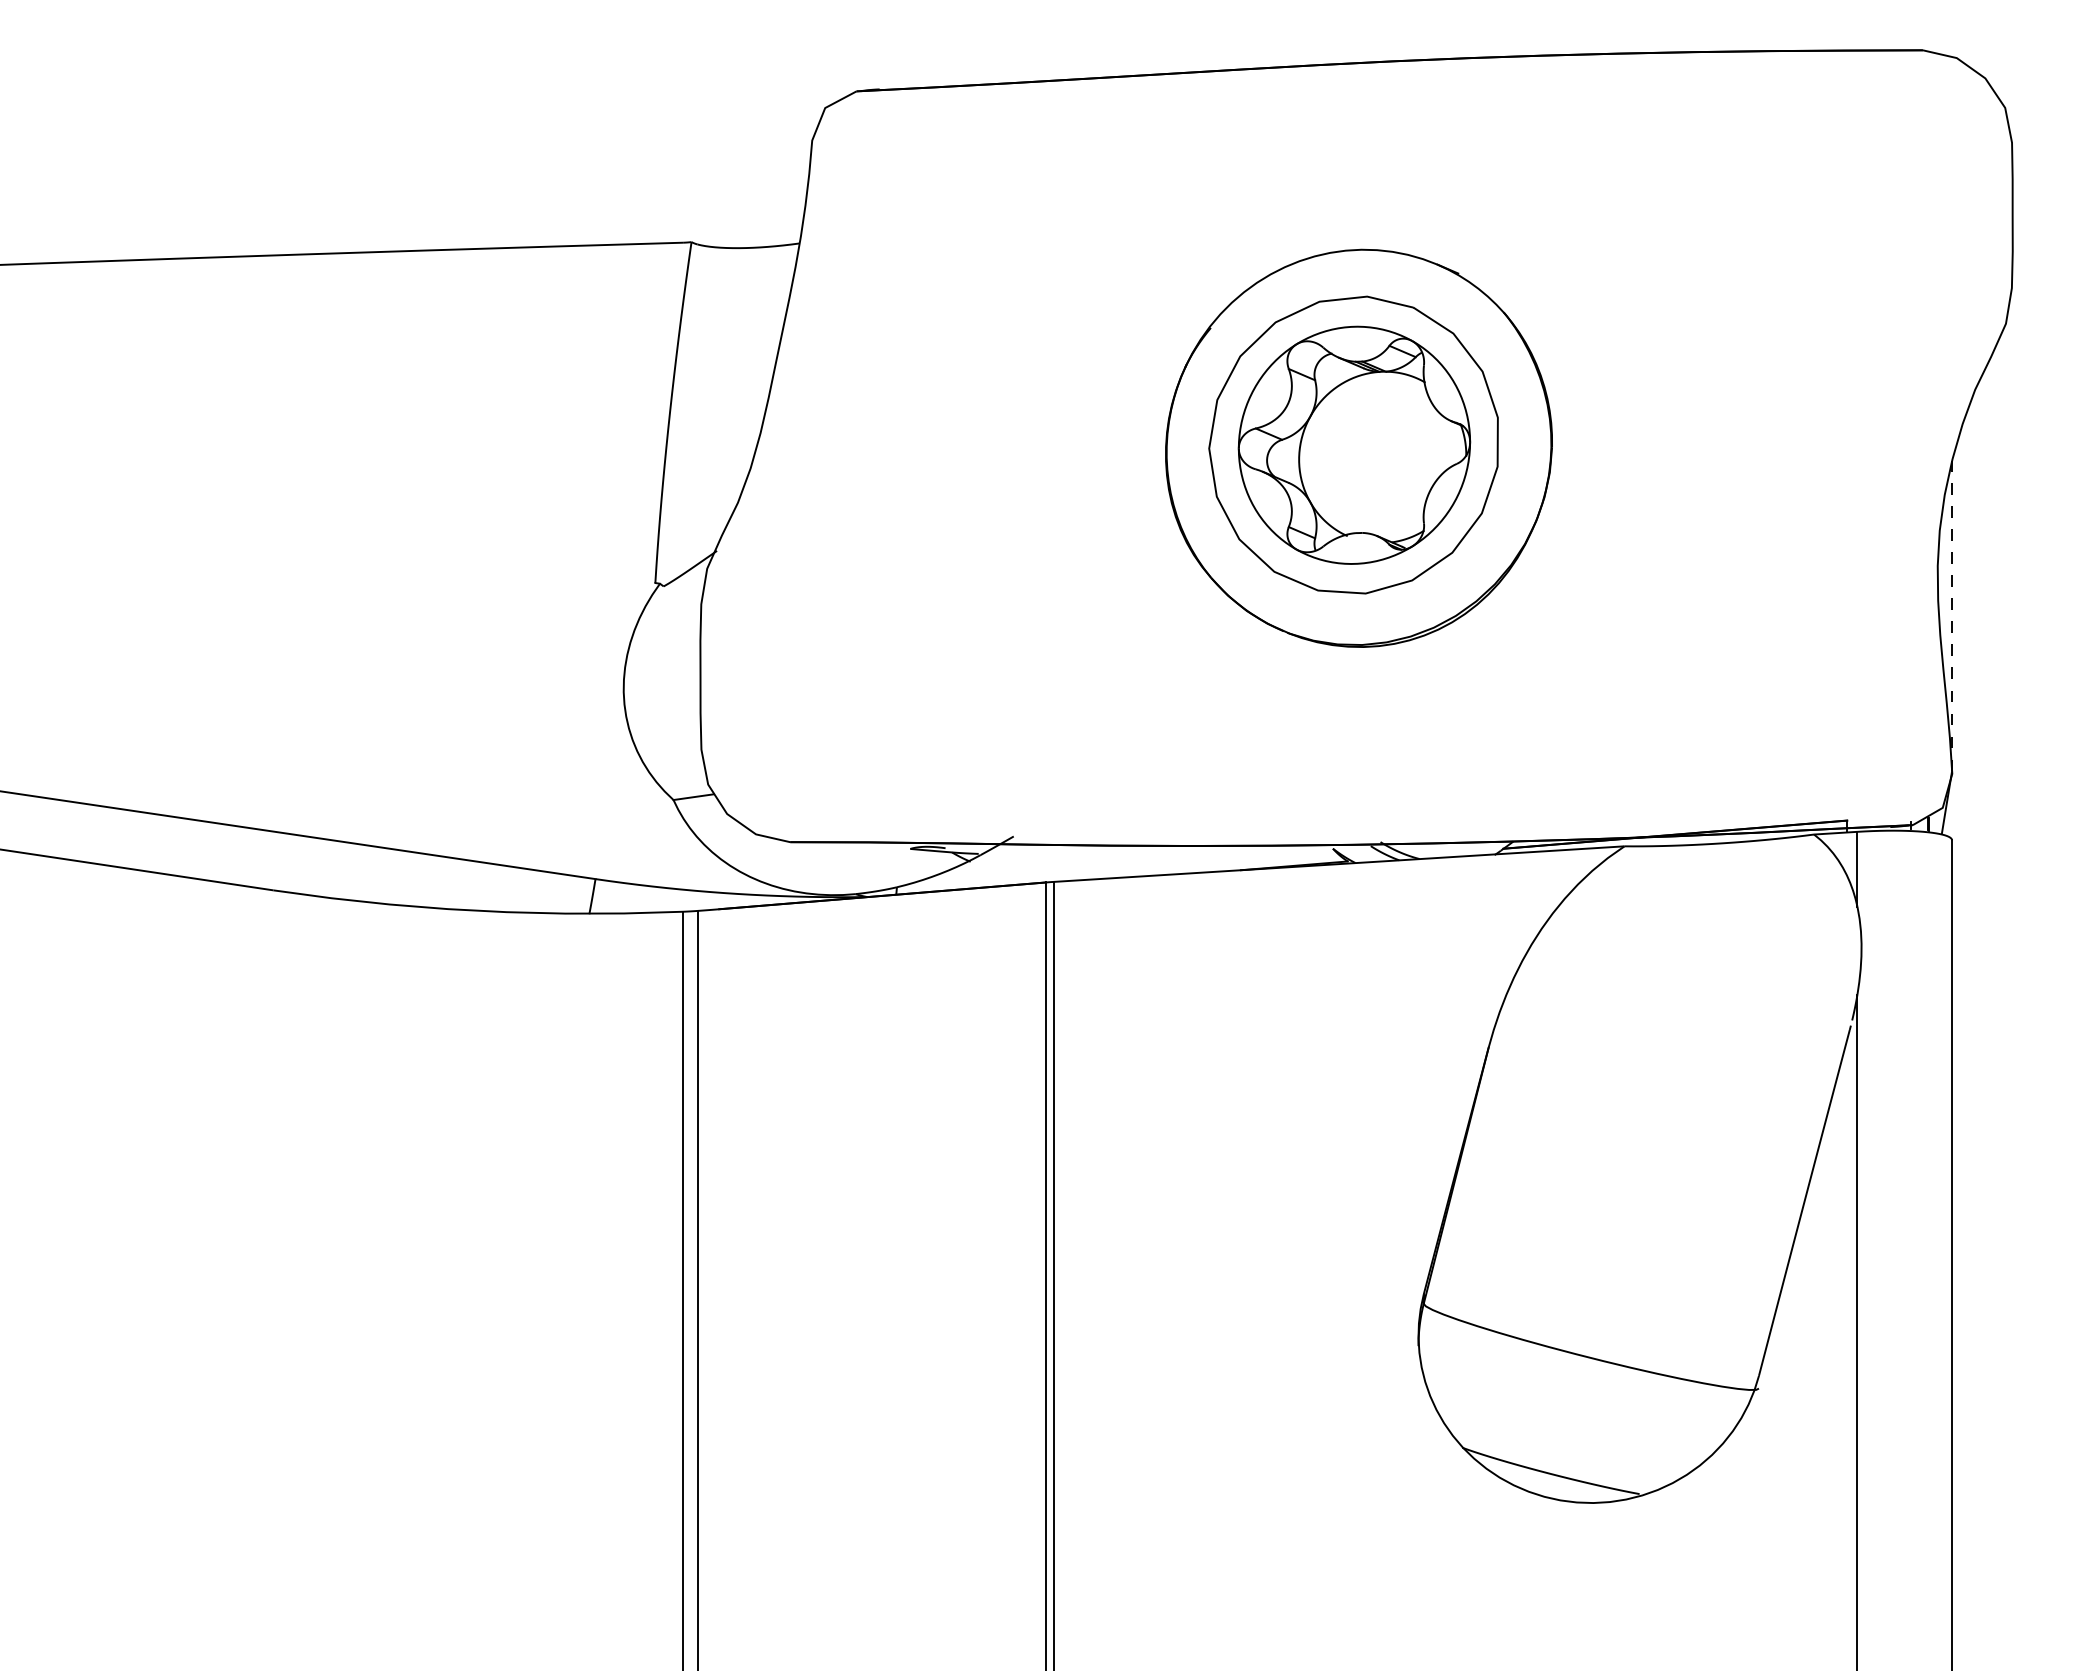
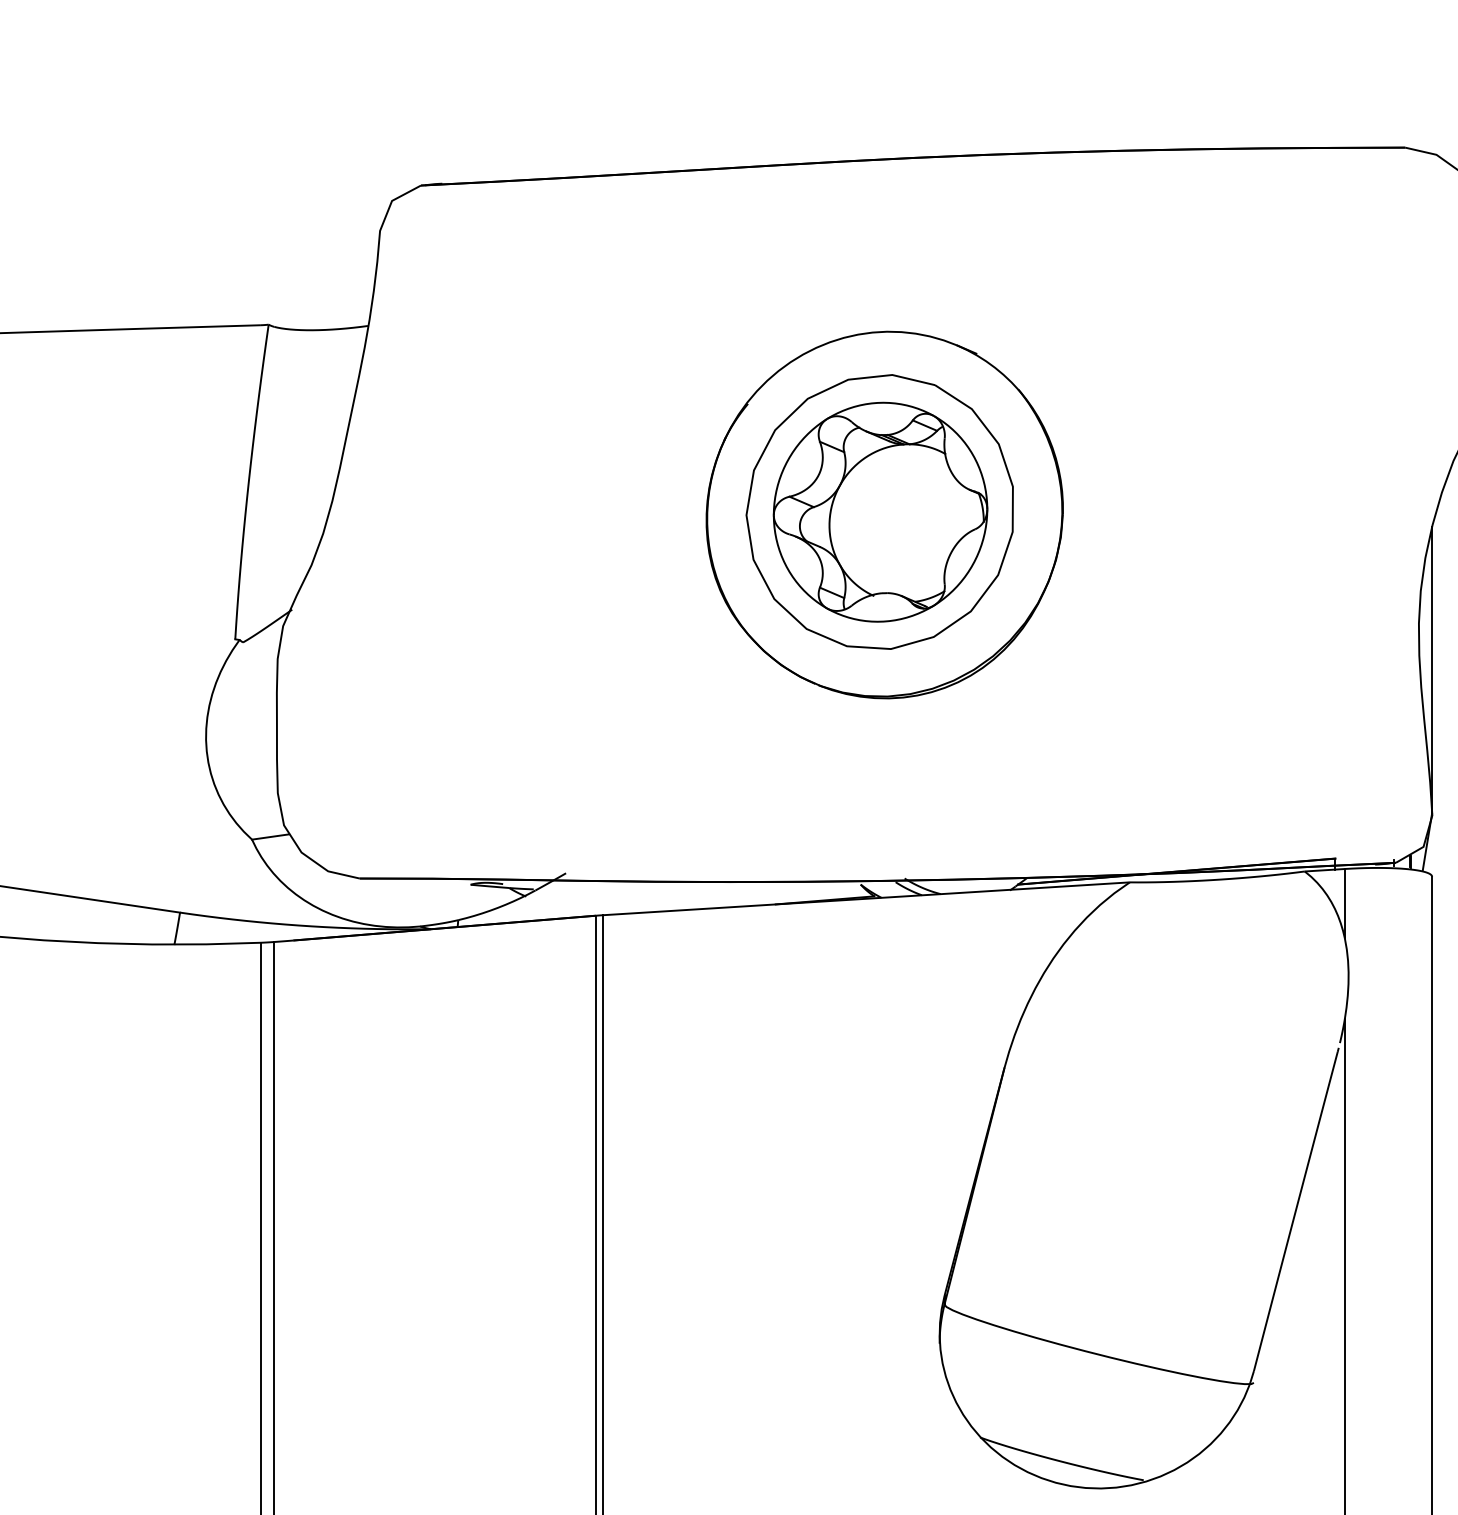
line: (1952, 615) -> (1432, 669), dashed -> solid

